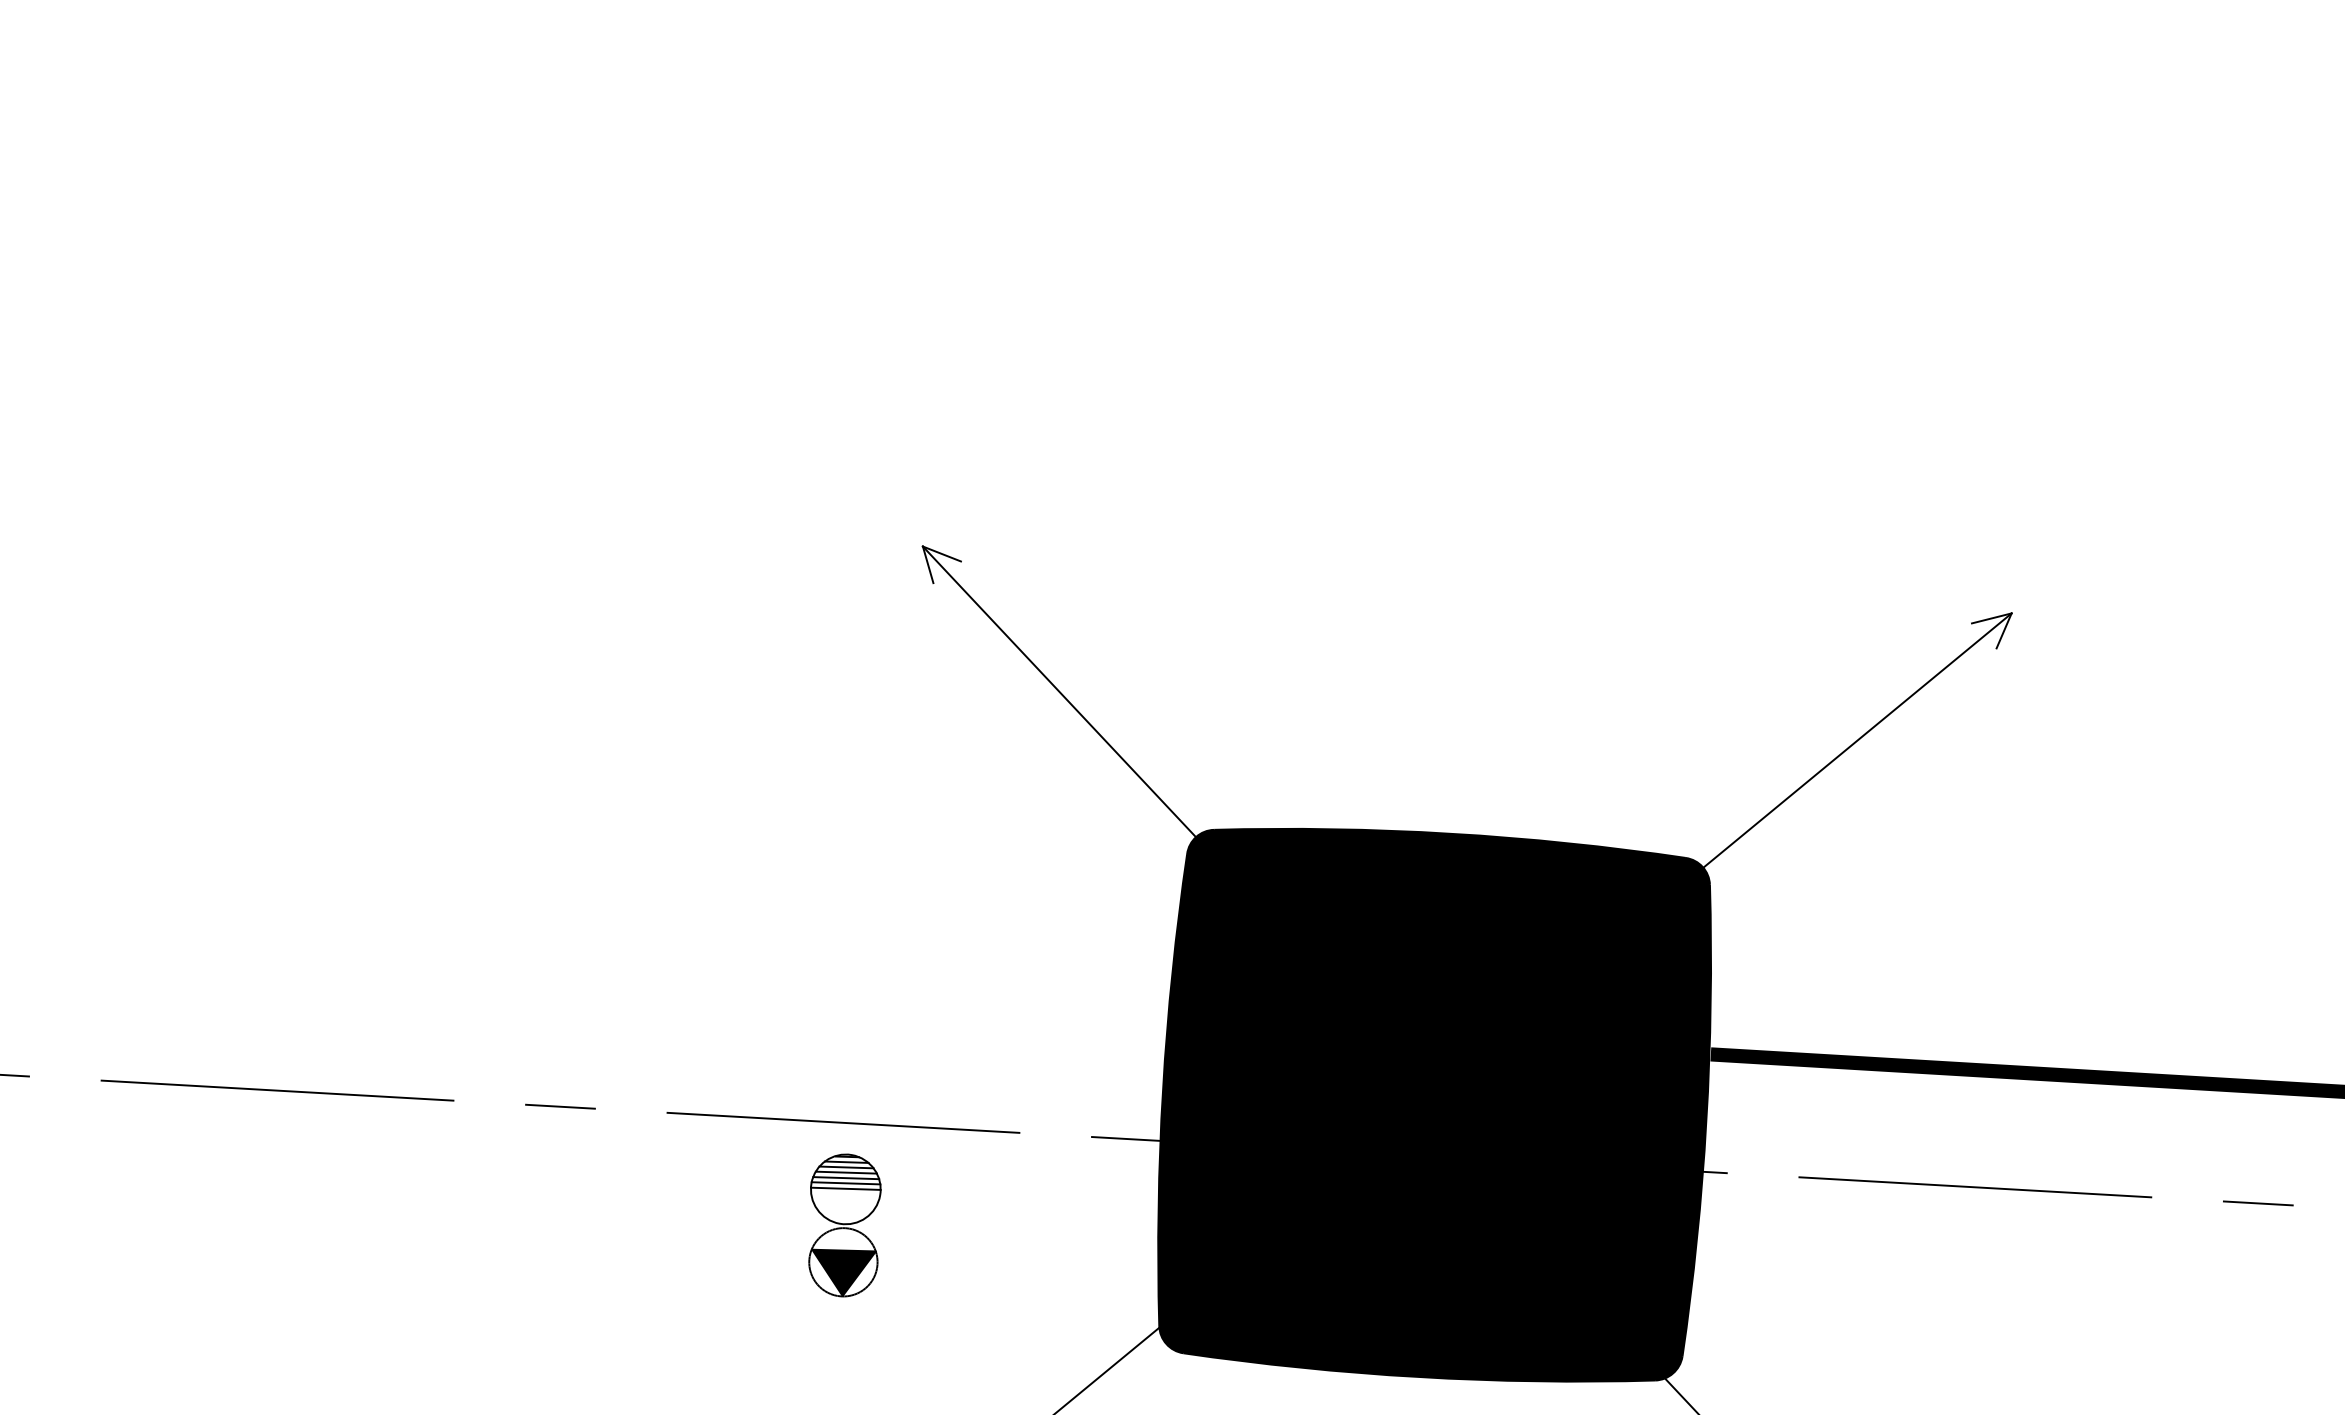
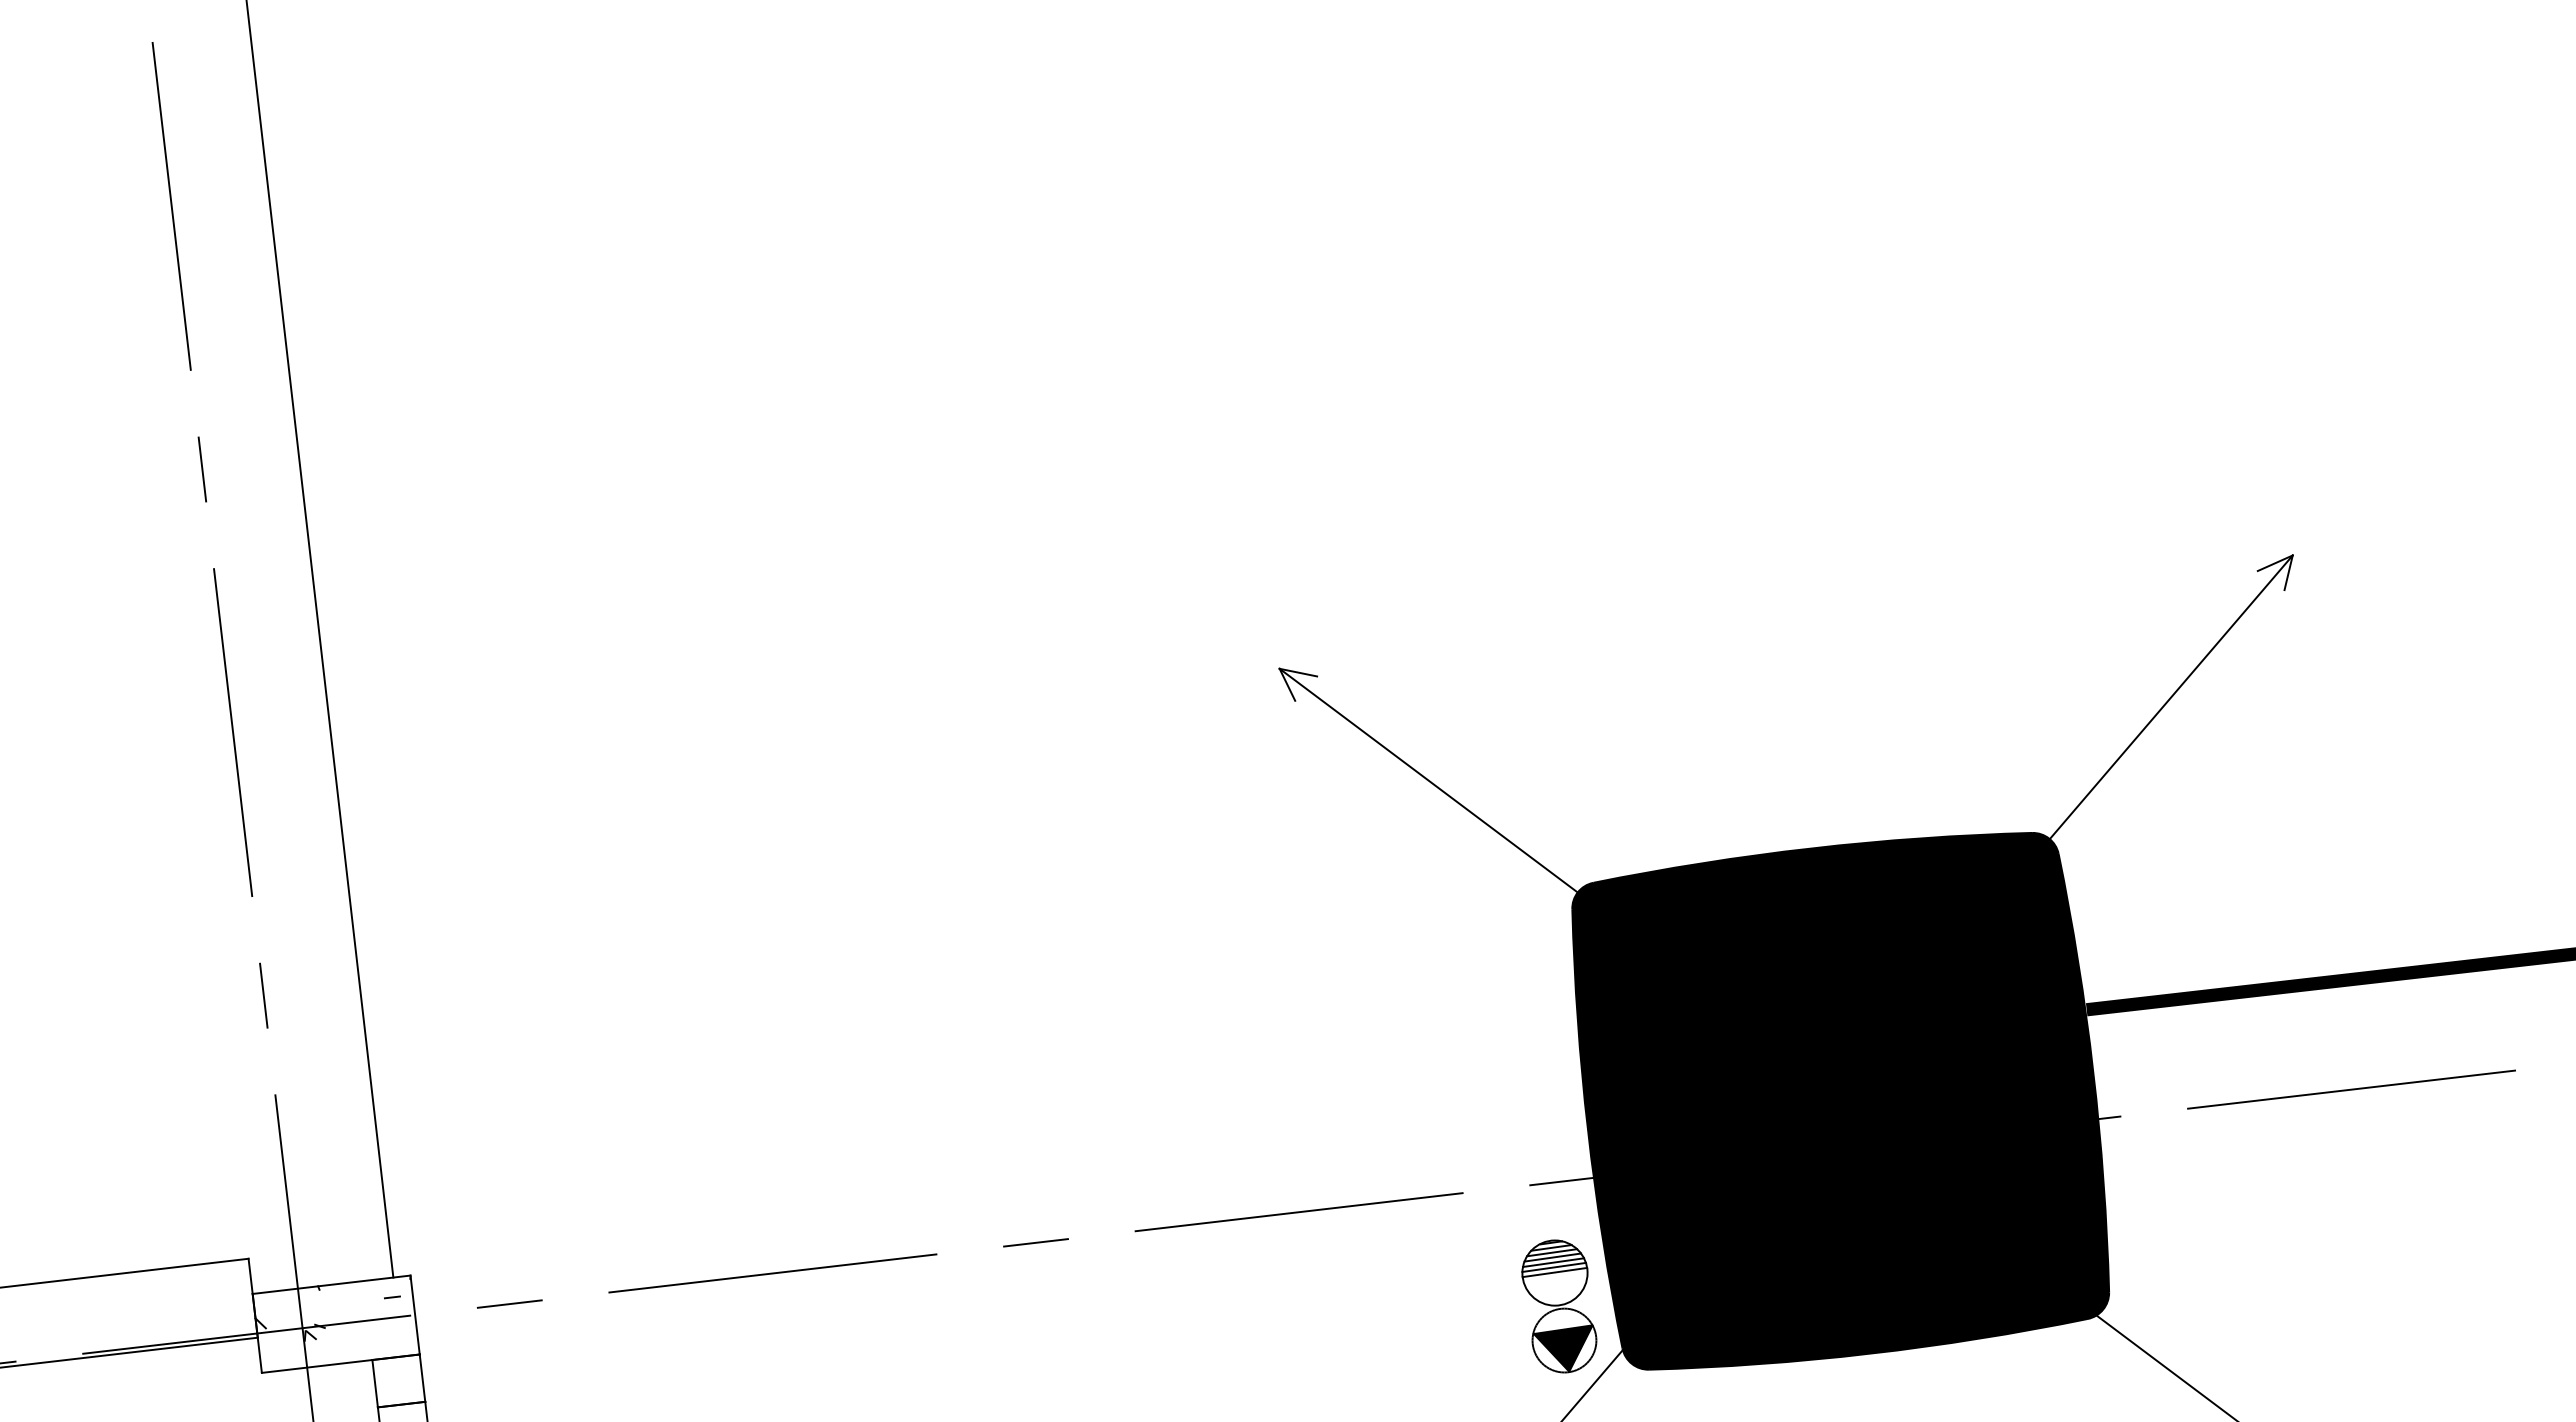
part: (844, 1225) -> (1559, 1306), moved

